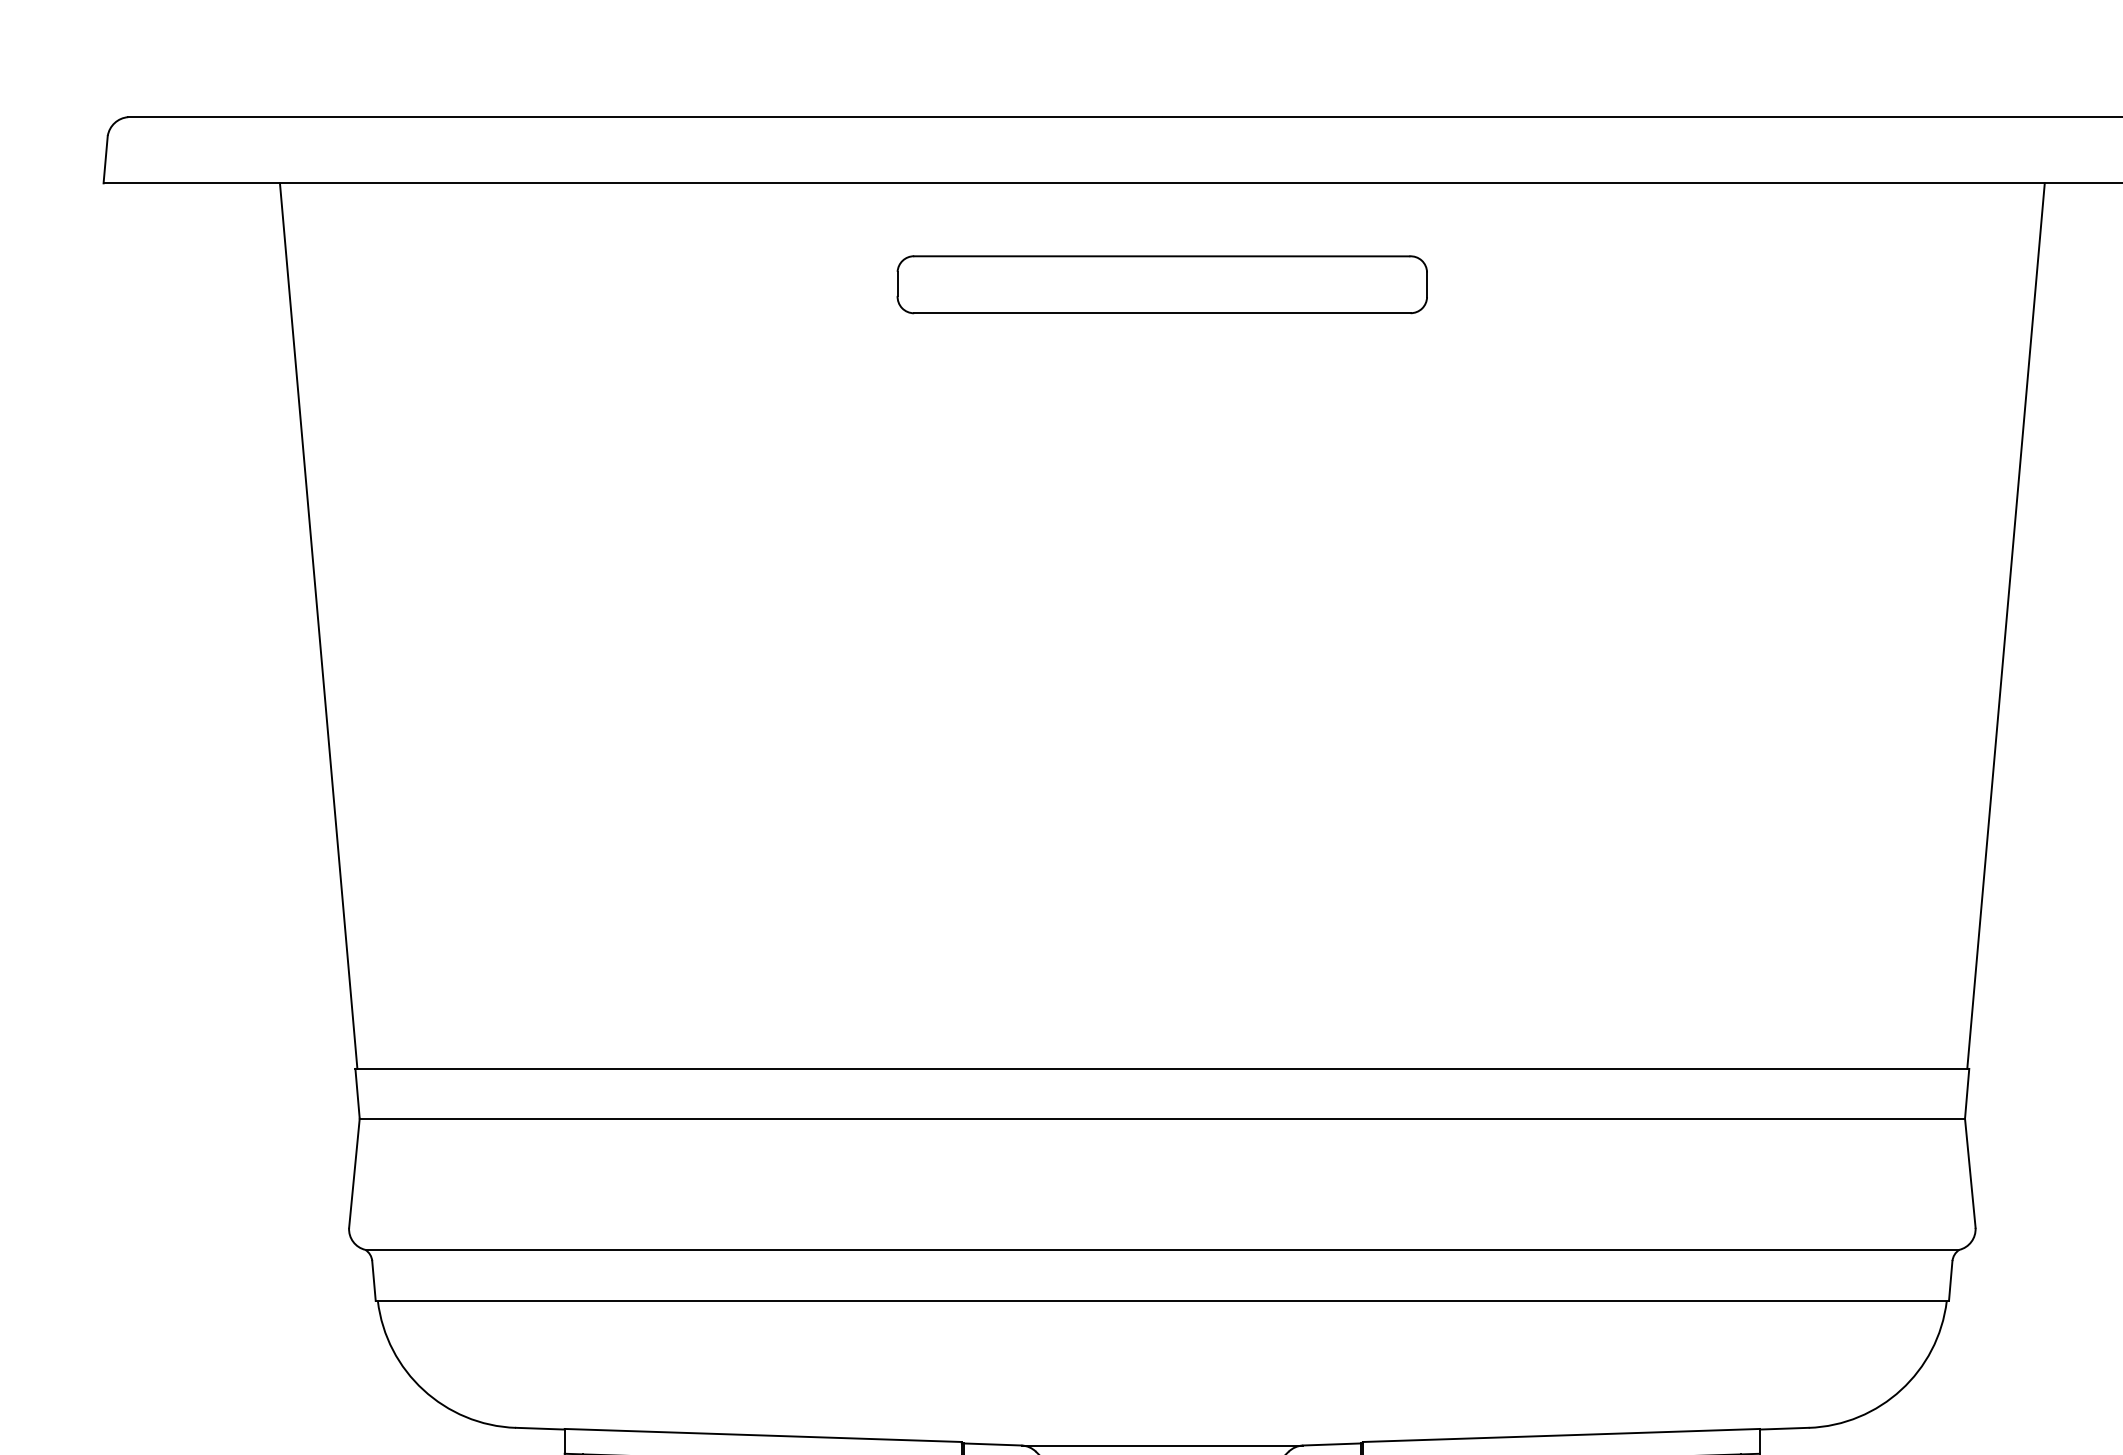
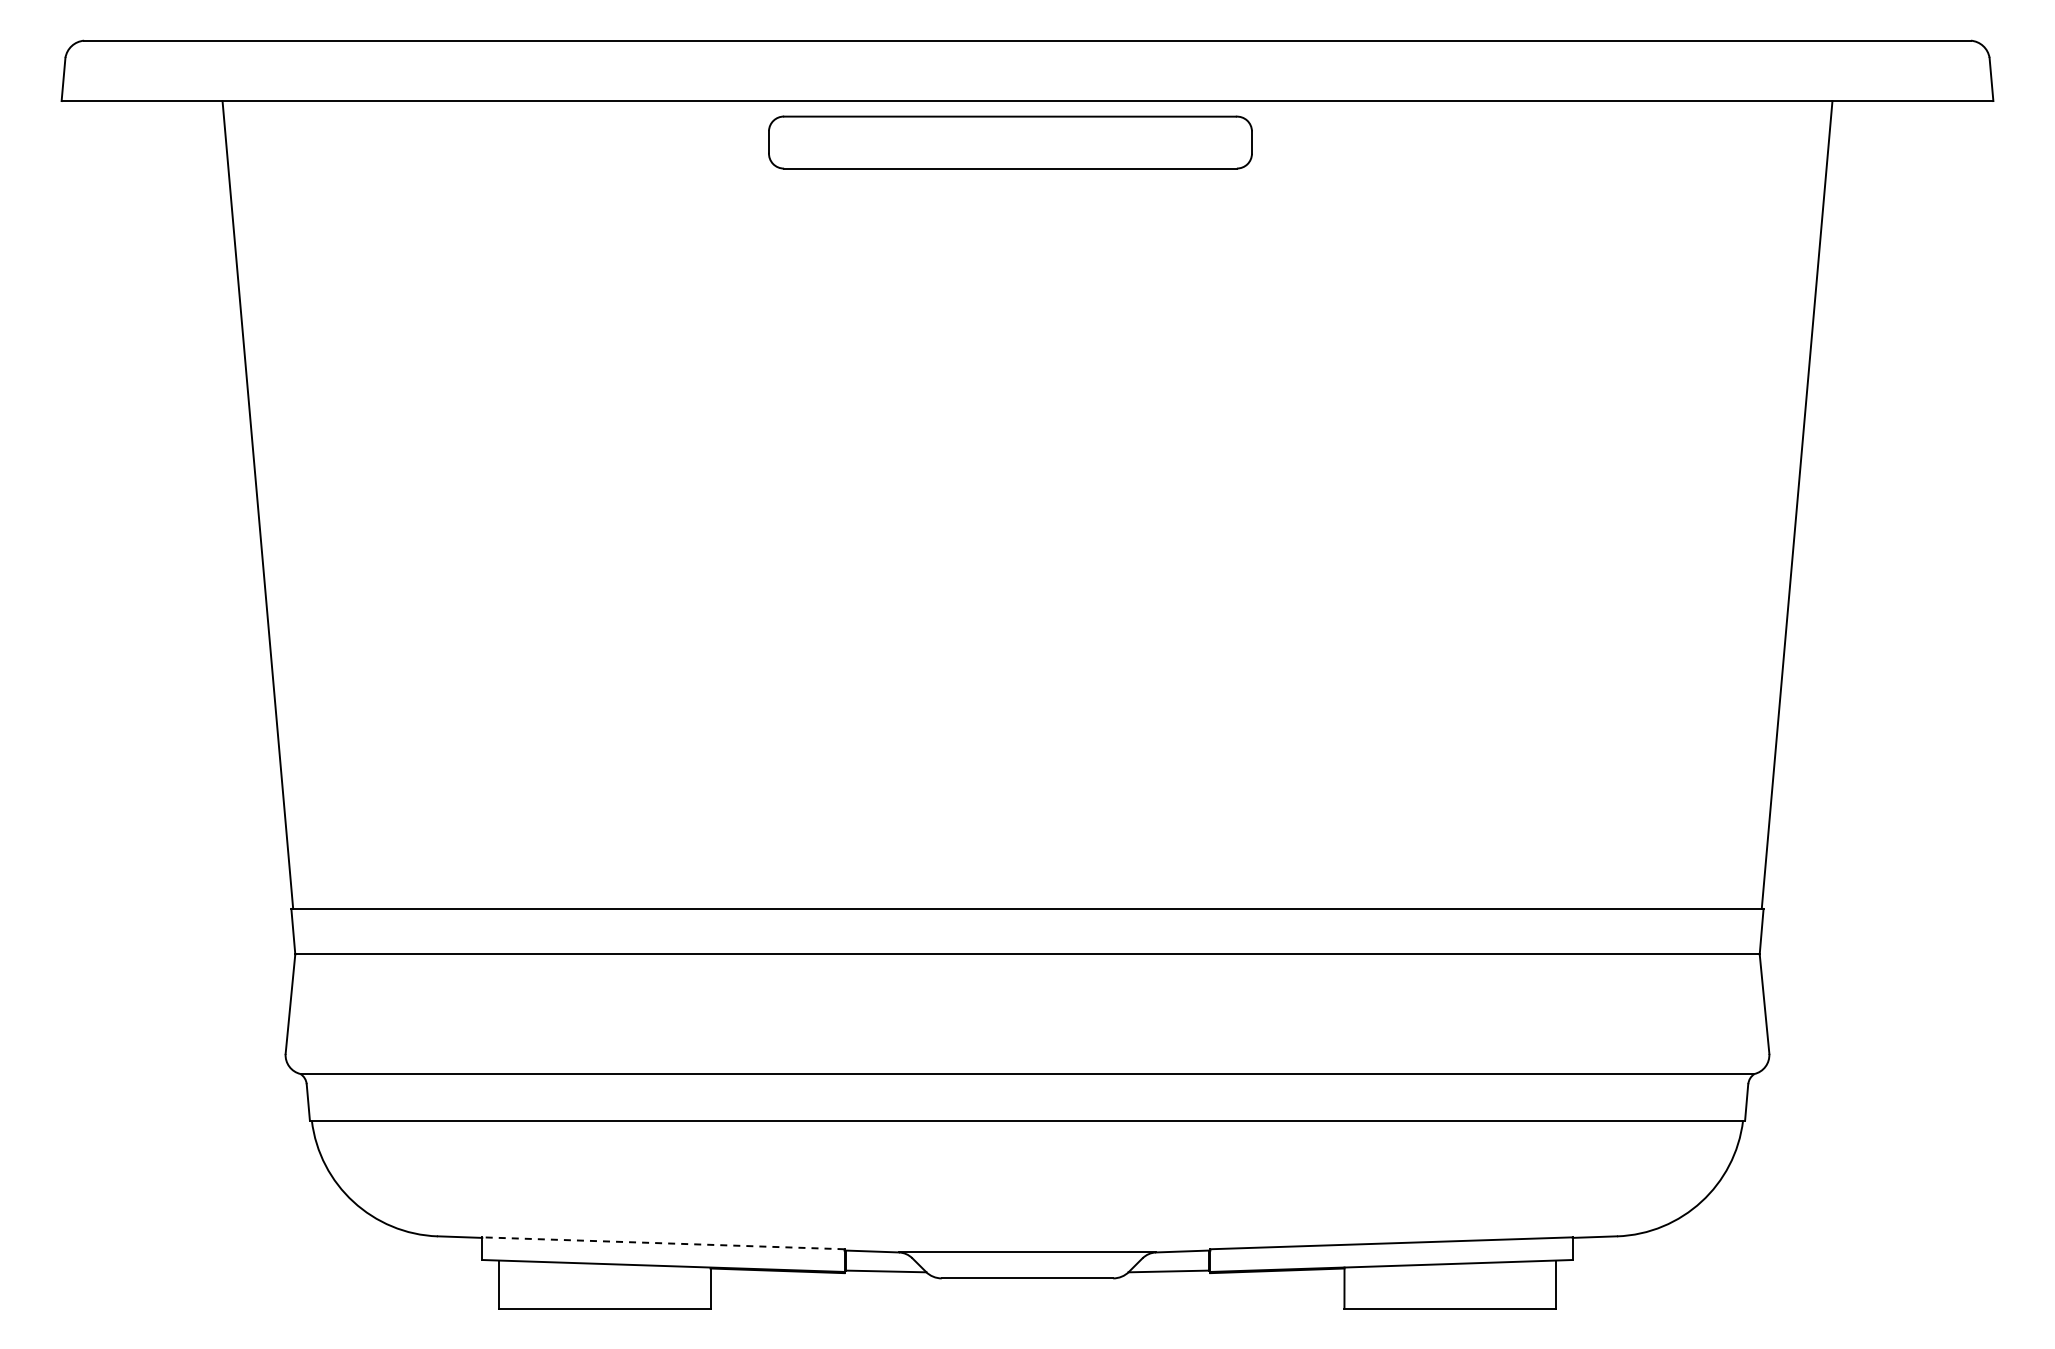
part: (1162, 284) -> (1010, 142), moved
line: (762, 1435) -> (662, 1243), solid -> dashed

